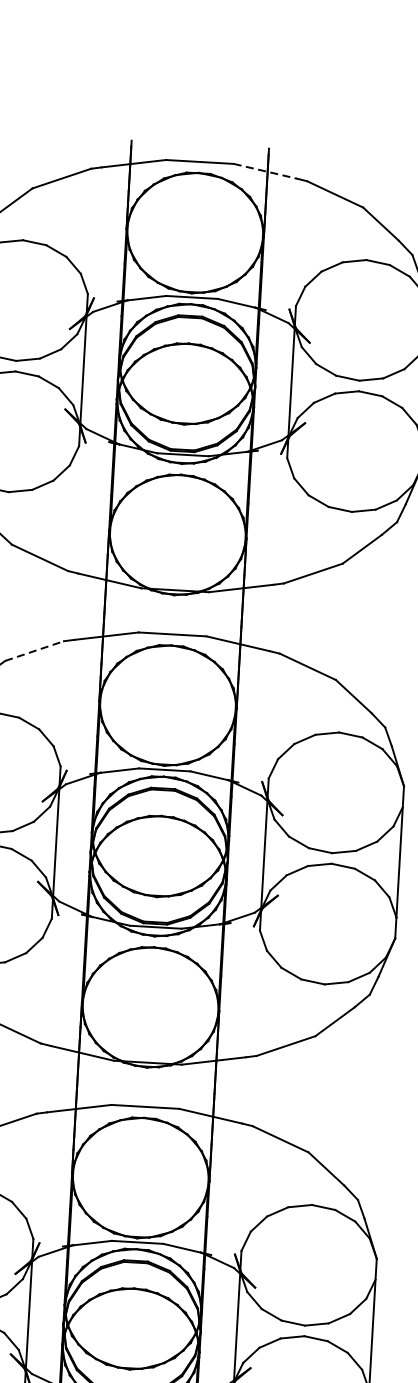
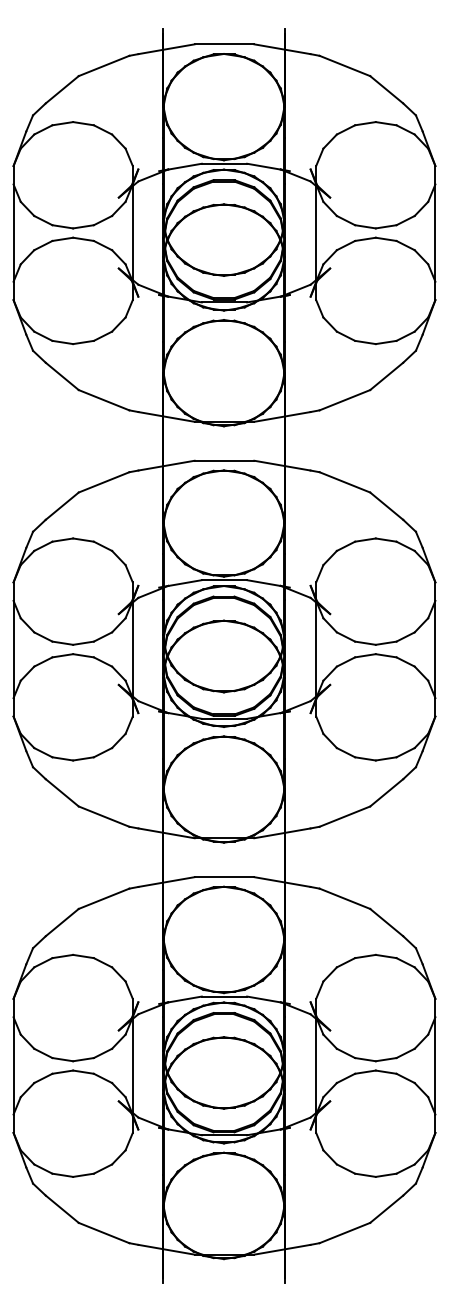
line: (265, 171) -> (282, 49), dashed -> solid
line: (35, 651) -> (104, 482), dashed -> solid

